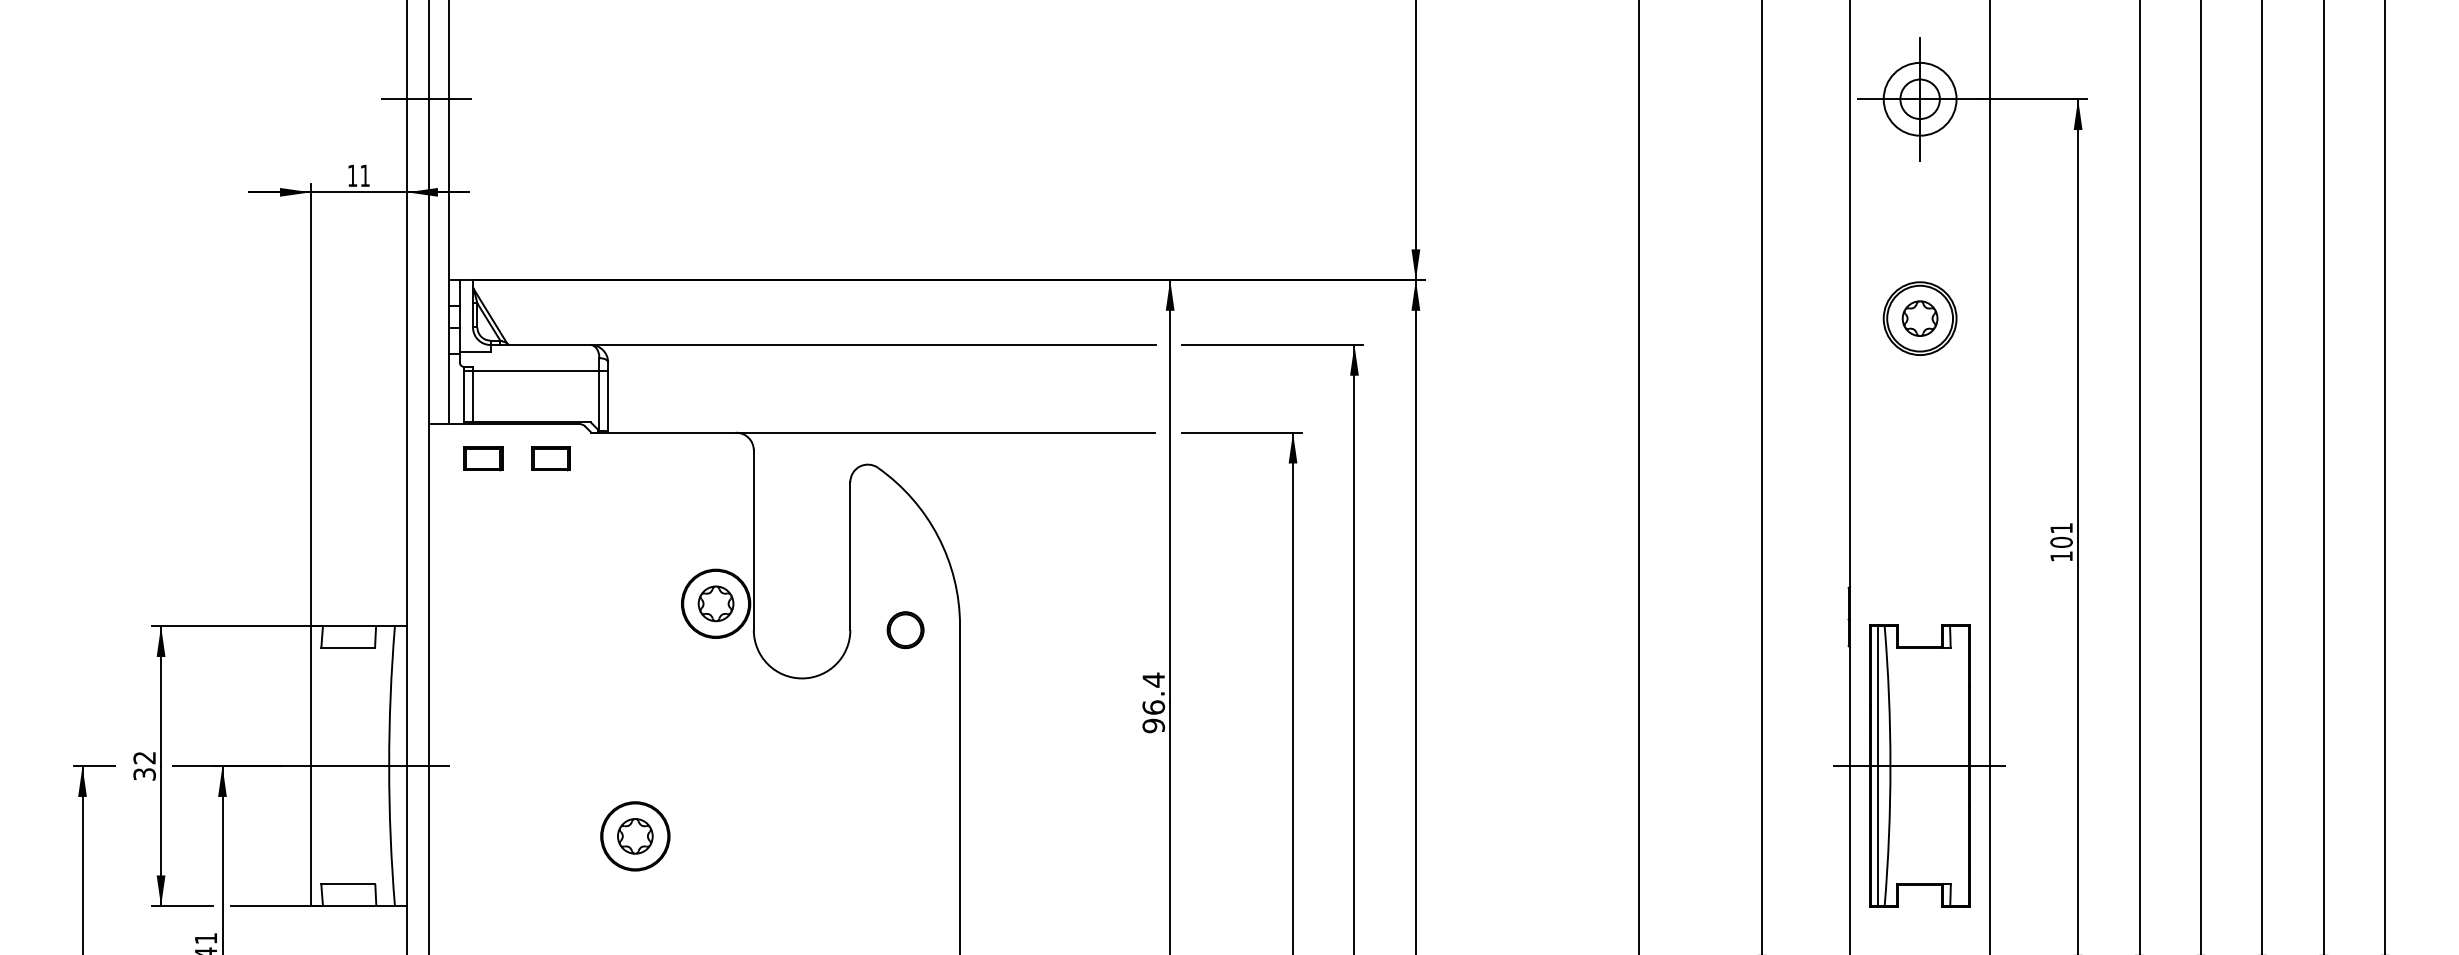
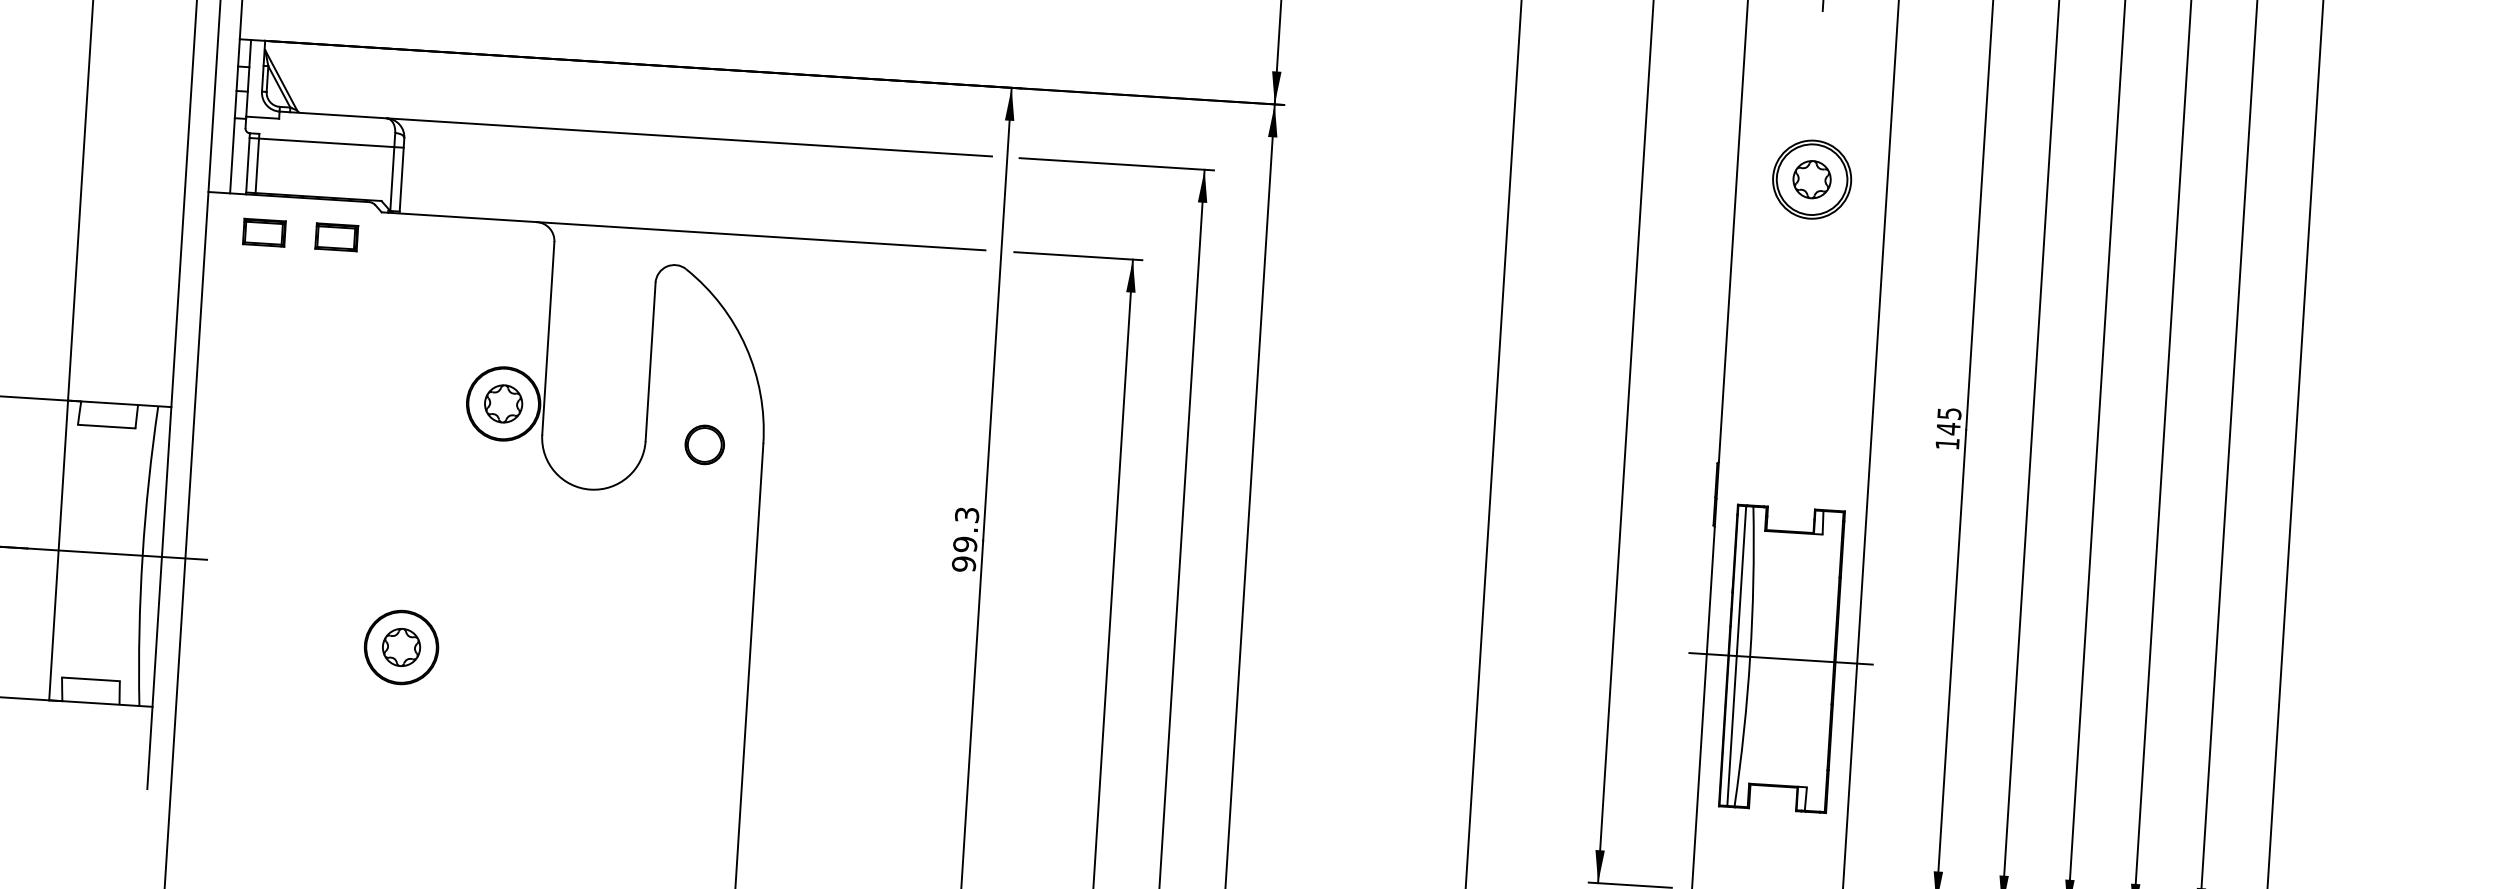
text: (2061, 535) -> (1948, 421), 101 -> 145
text: (1153, 693) -> (965, 529), 96.4 -> 99.3

